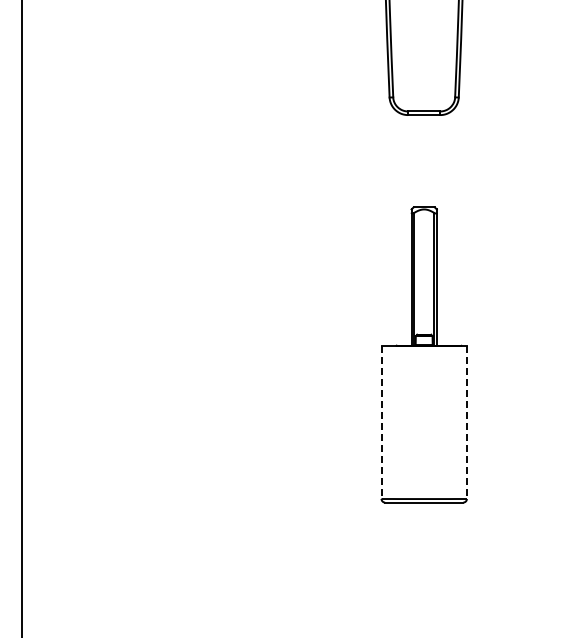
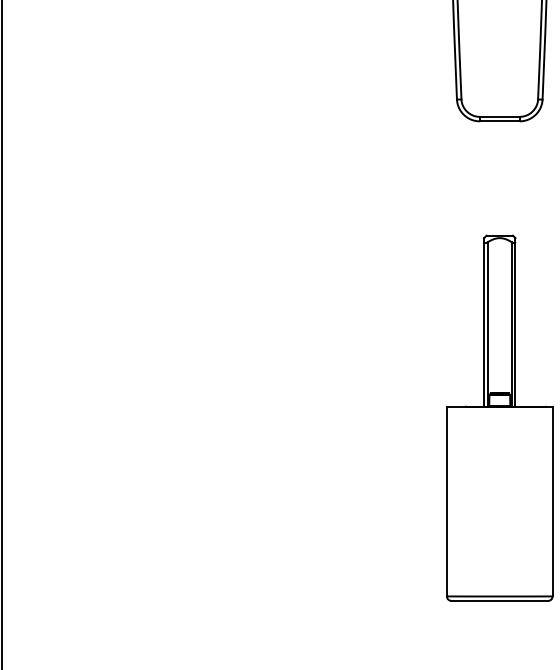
line: (381, 423) -> (446, 503), dashed -> solid
line: (466, 423) -> (552, 503), dashed -> solid

